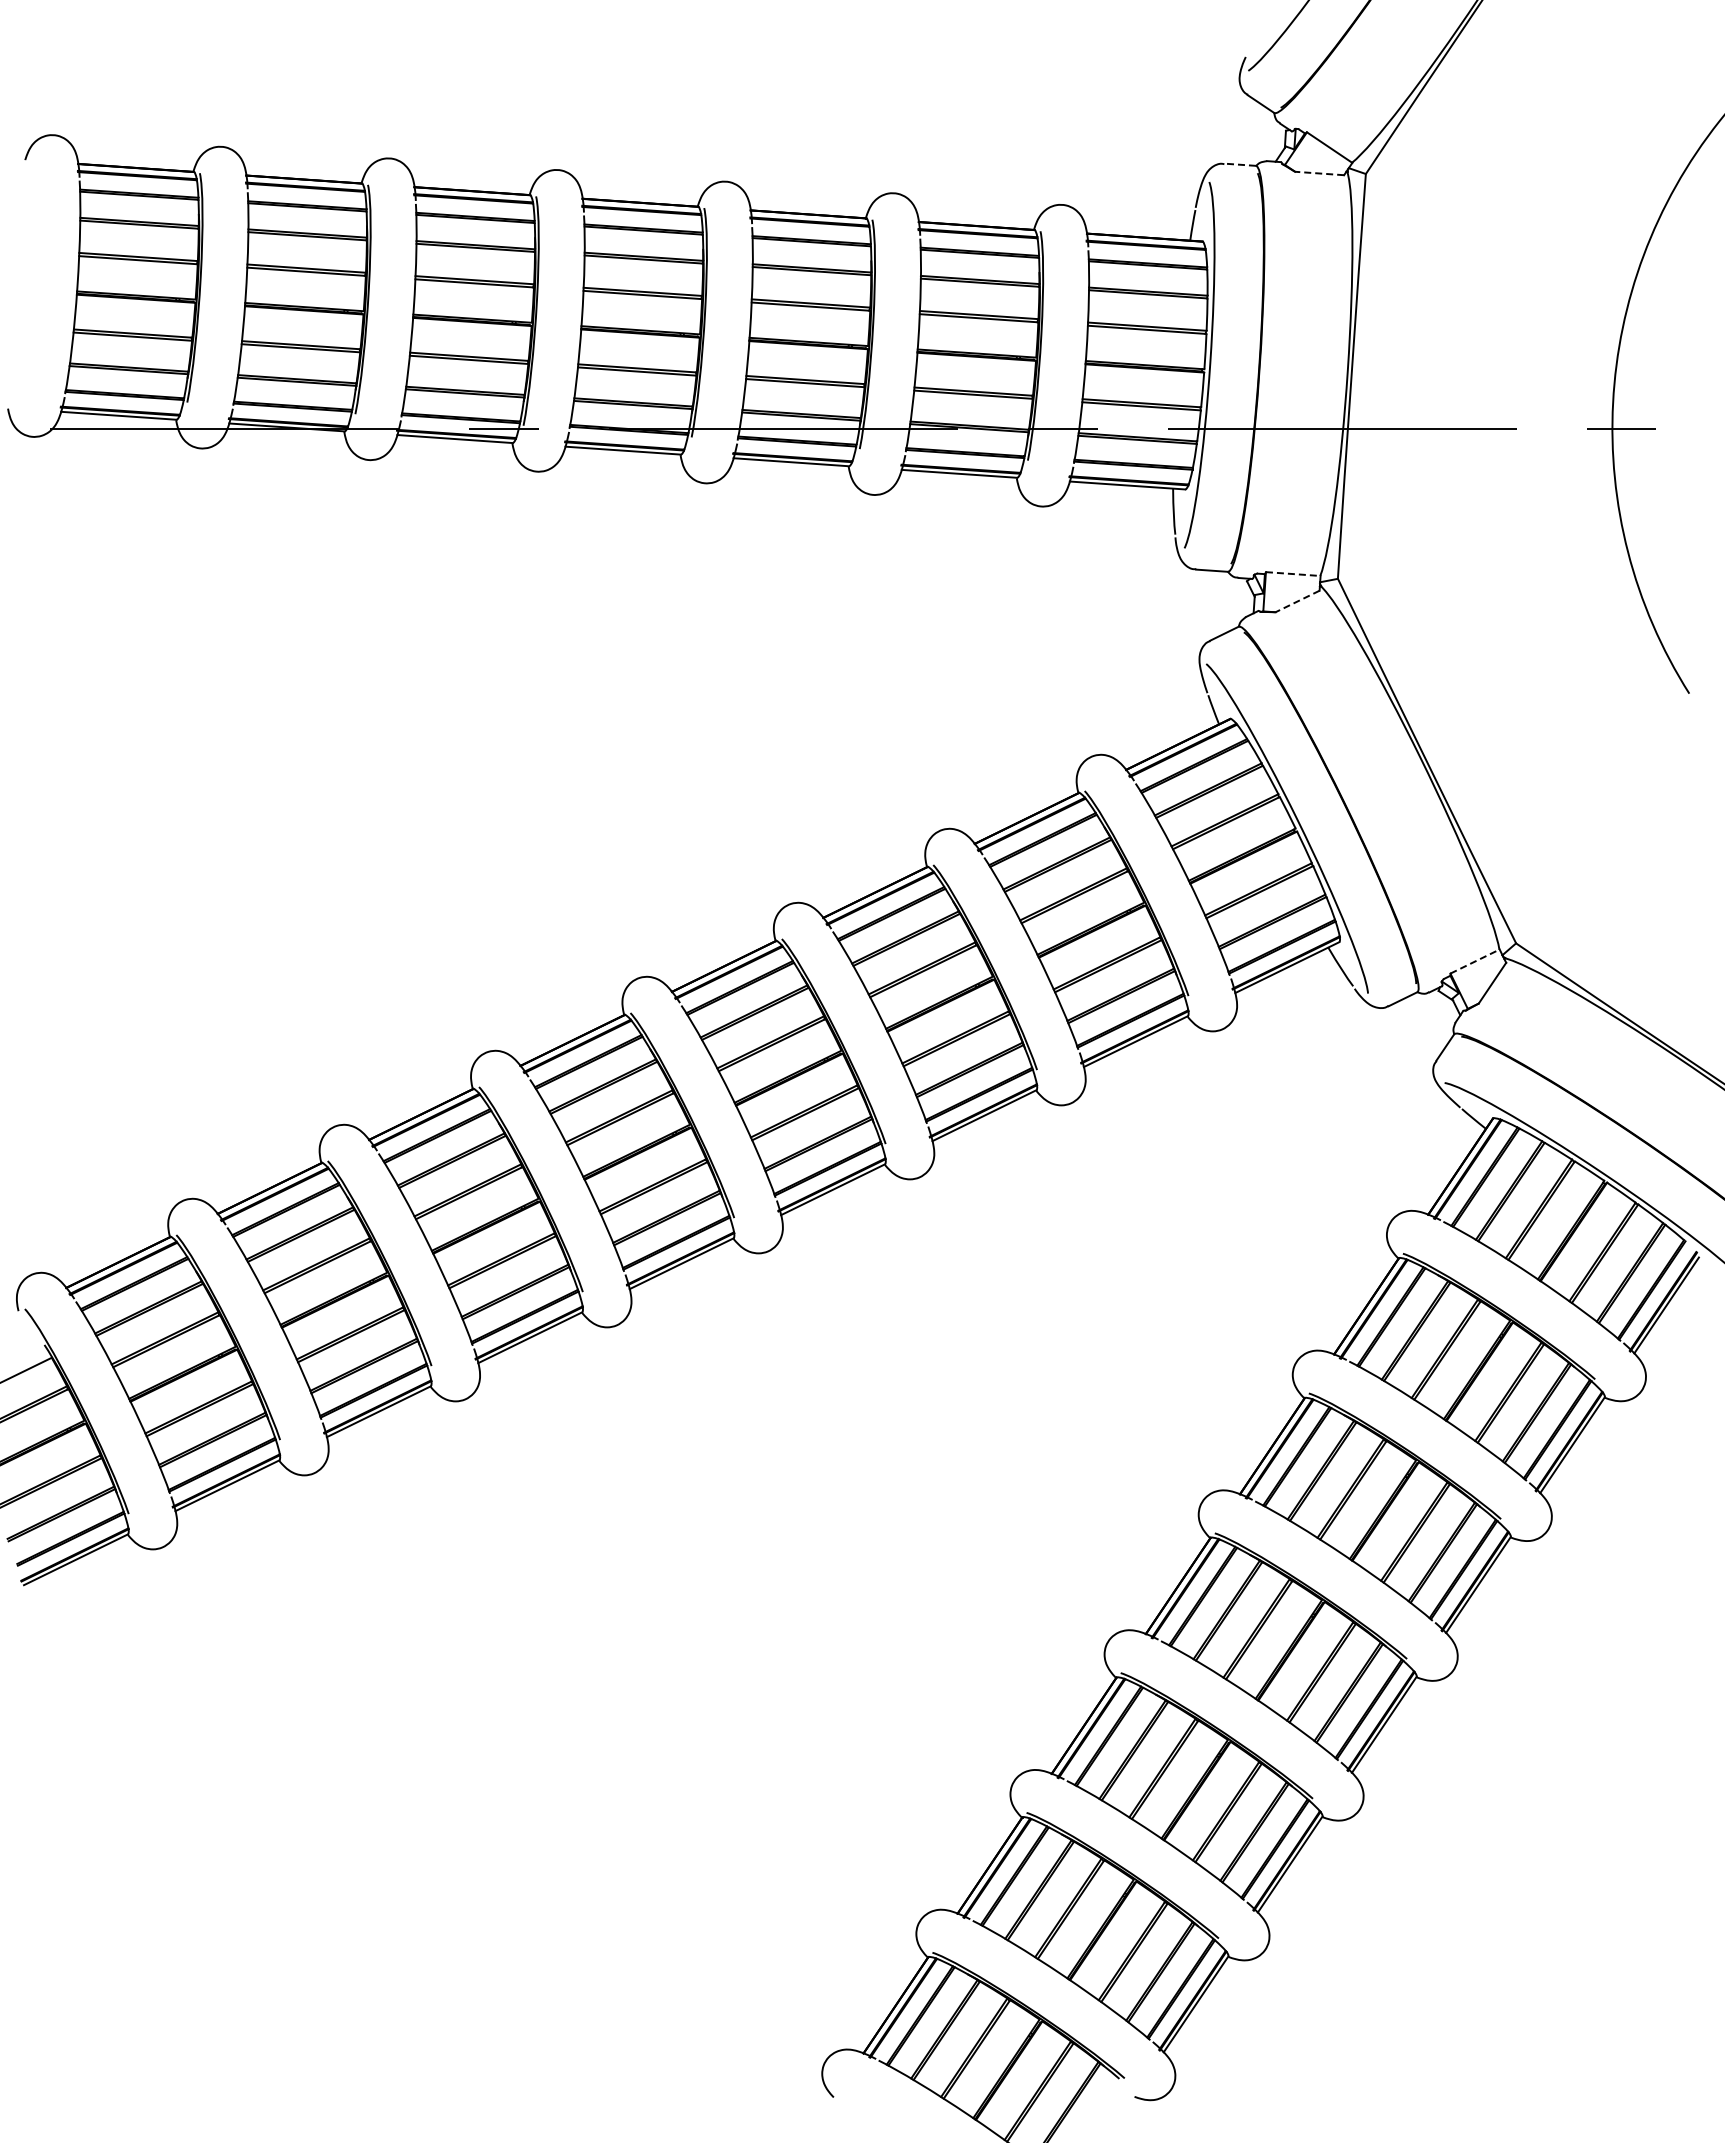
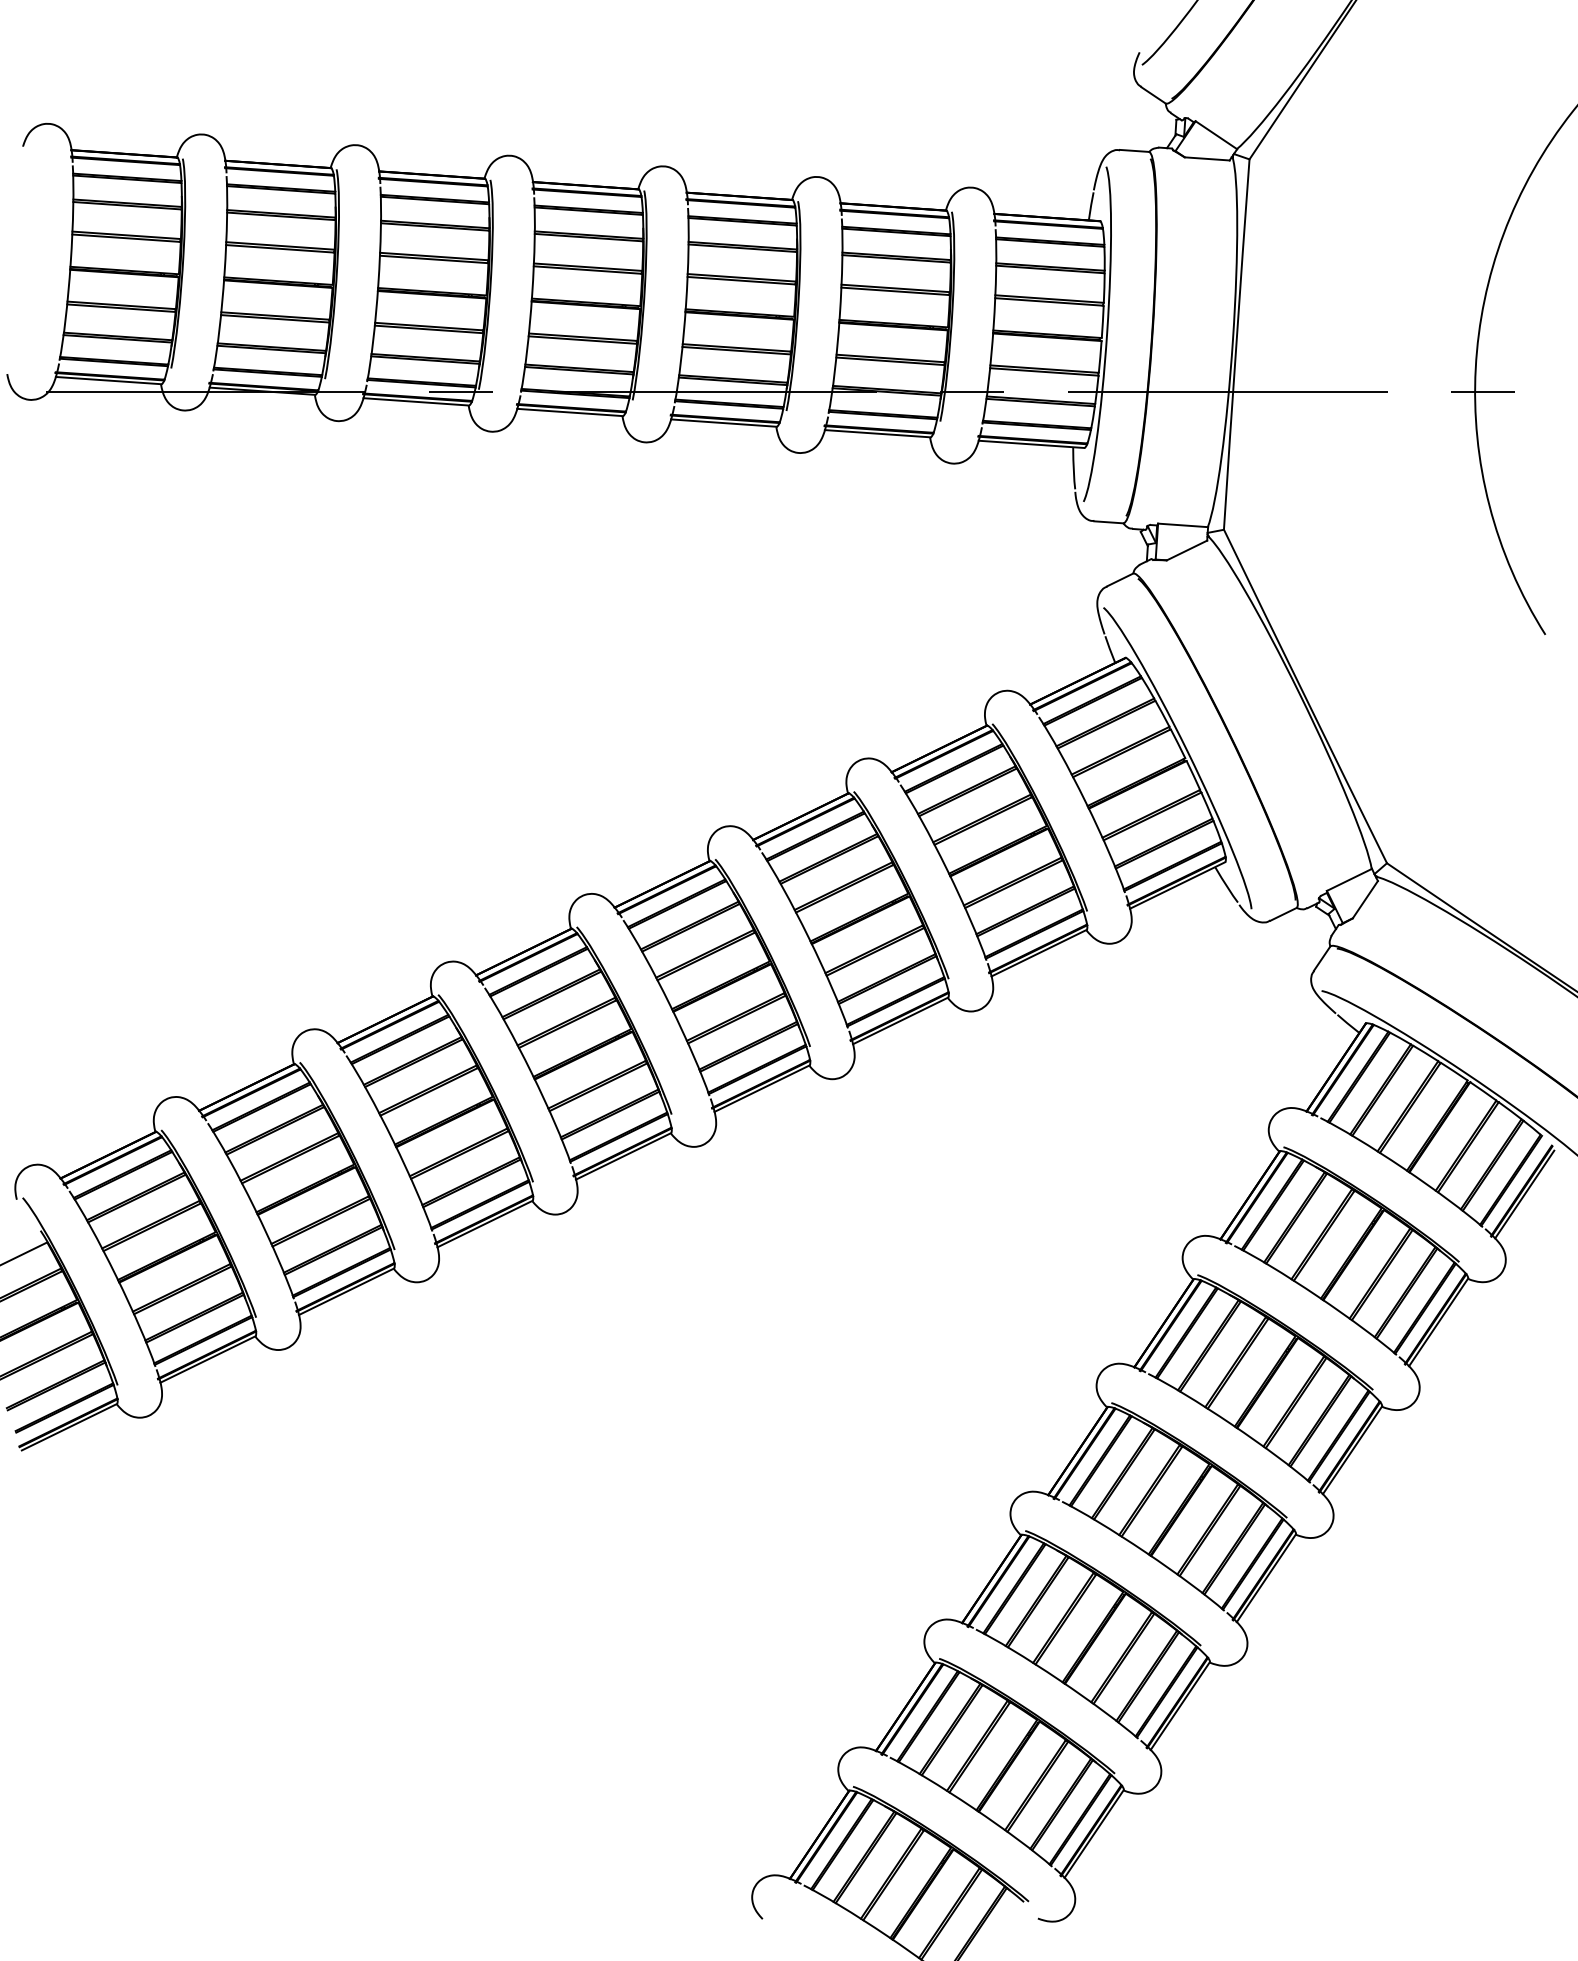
line: (1240, 164) -> (1134, 150), dashed -> solid
line: (1319, 173) -> (1207, 158), dashed -> solid
line: (1293, 574) -> (1183, 525), dashed -> solid
line: (1297, 601) -> (1186, 550), dashed -> solid
line: (1475, 961) -> (1349, 879), dashed -> solid

